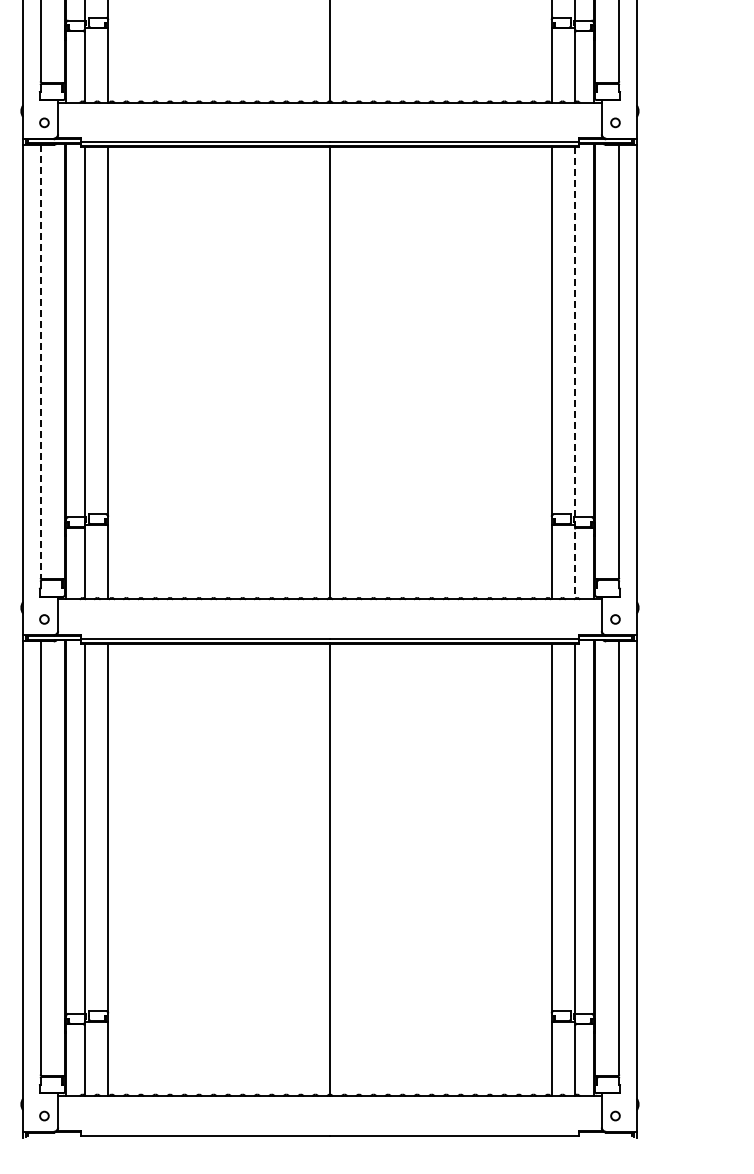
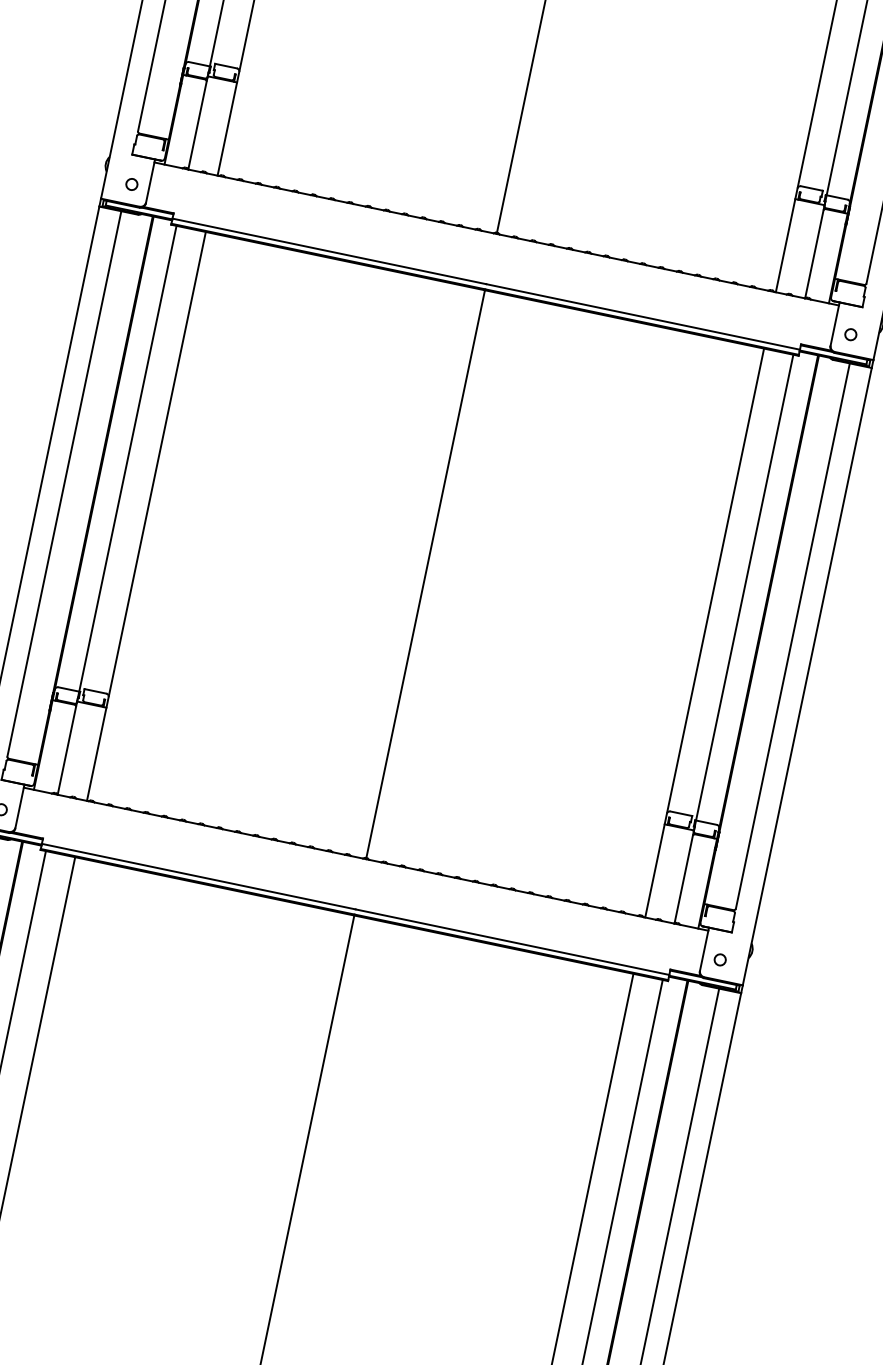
line: (40, 361) -> (64, 483), dashed -> solid
line: (574, 373) -> (733, 639), dashed -> solid

